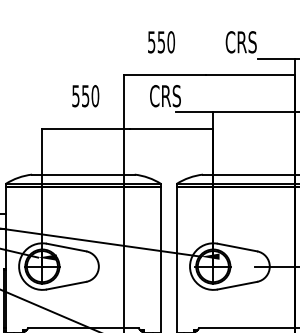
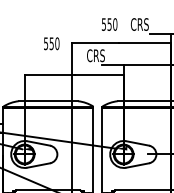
text: (161, 42) -> (109, 24), moved
text: (85, 95) -> (51, 43), moved

